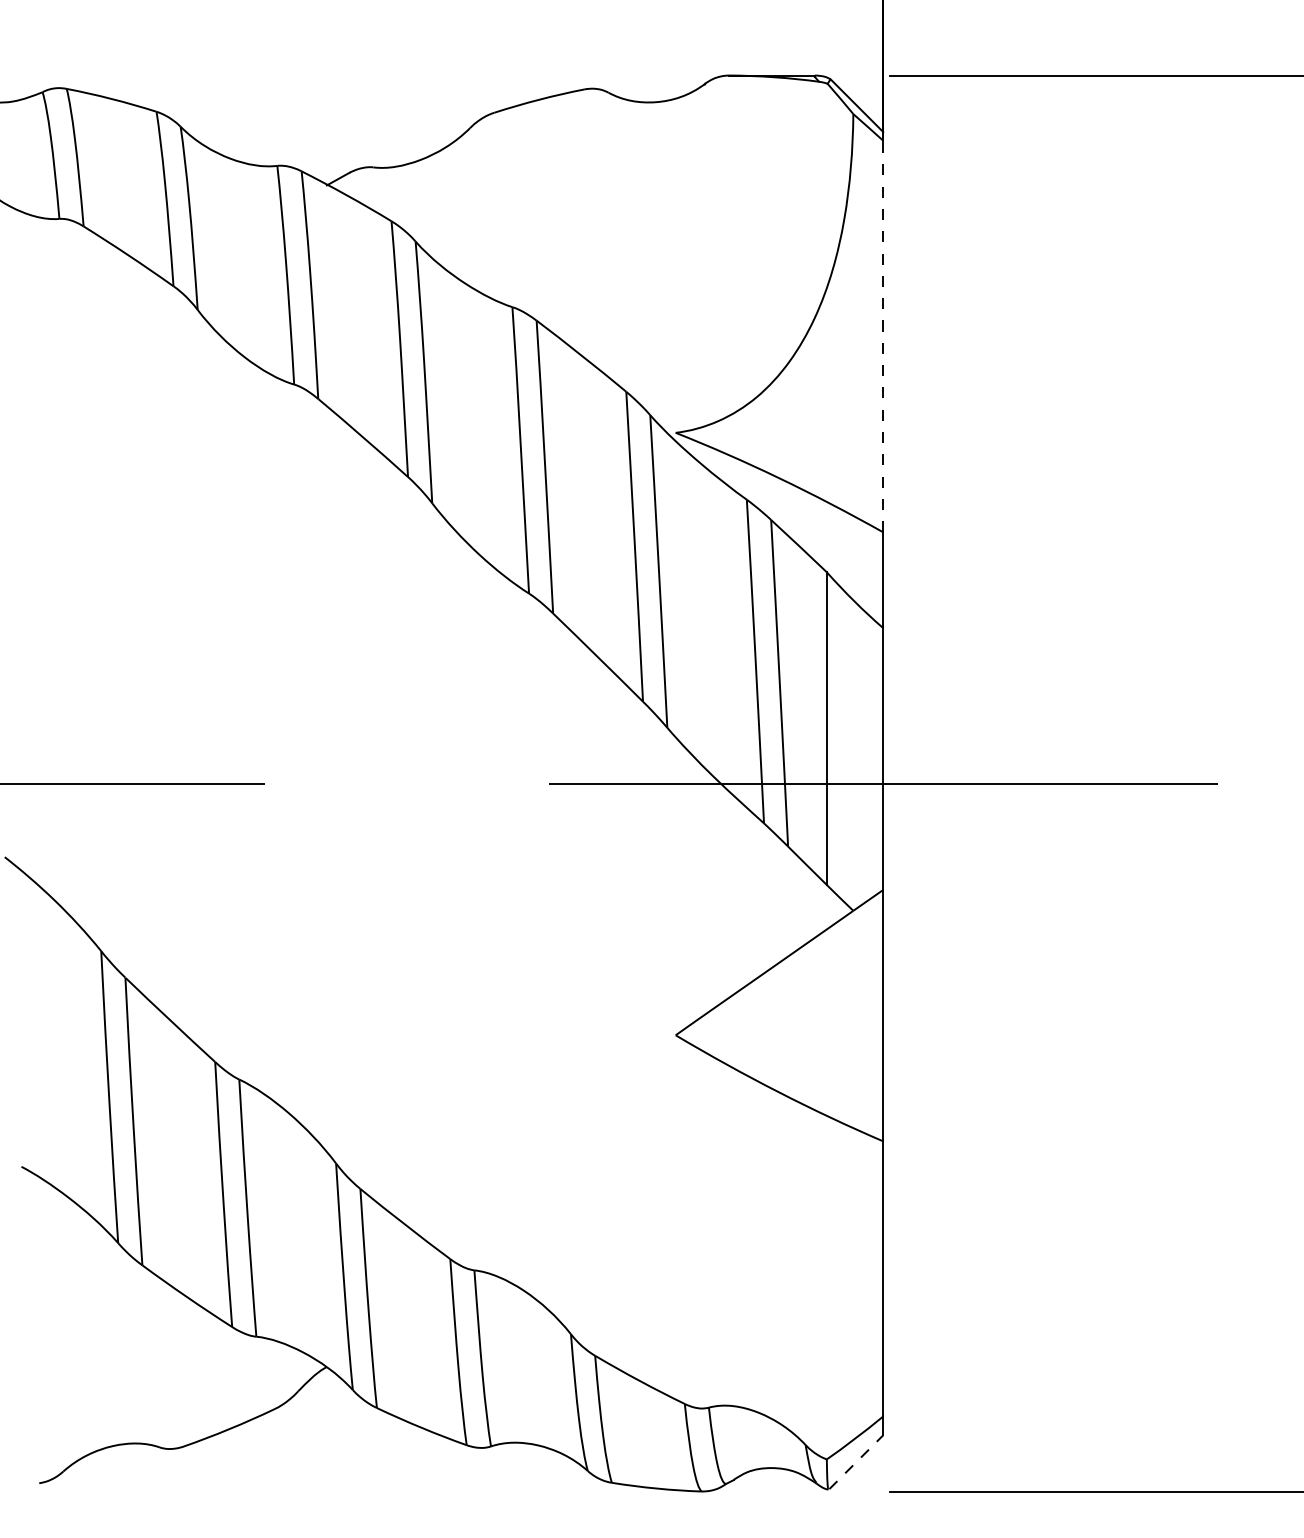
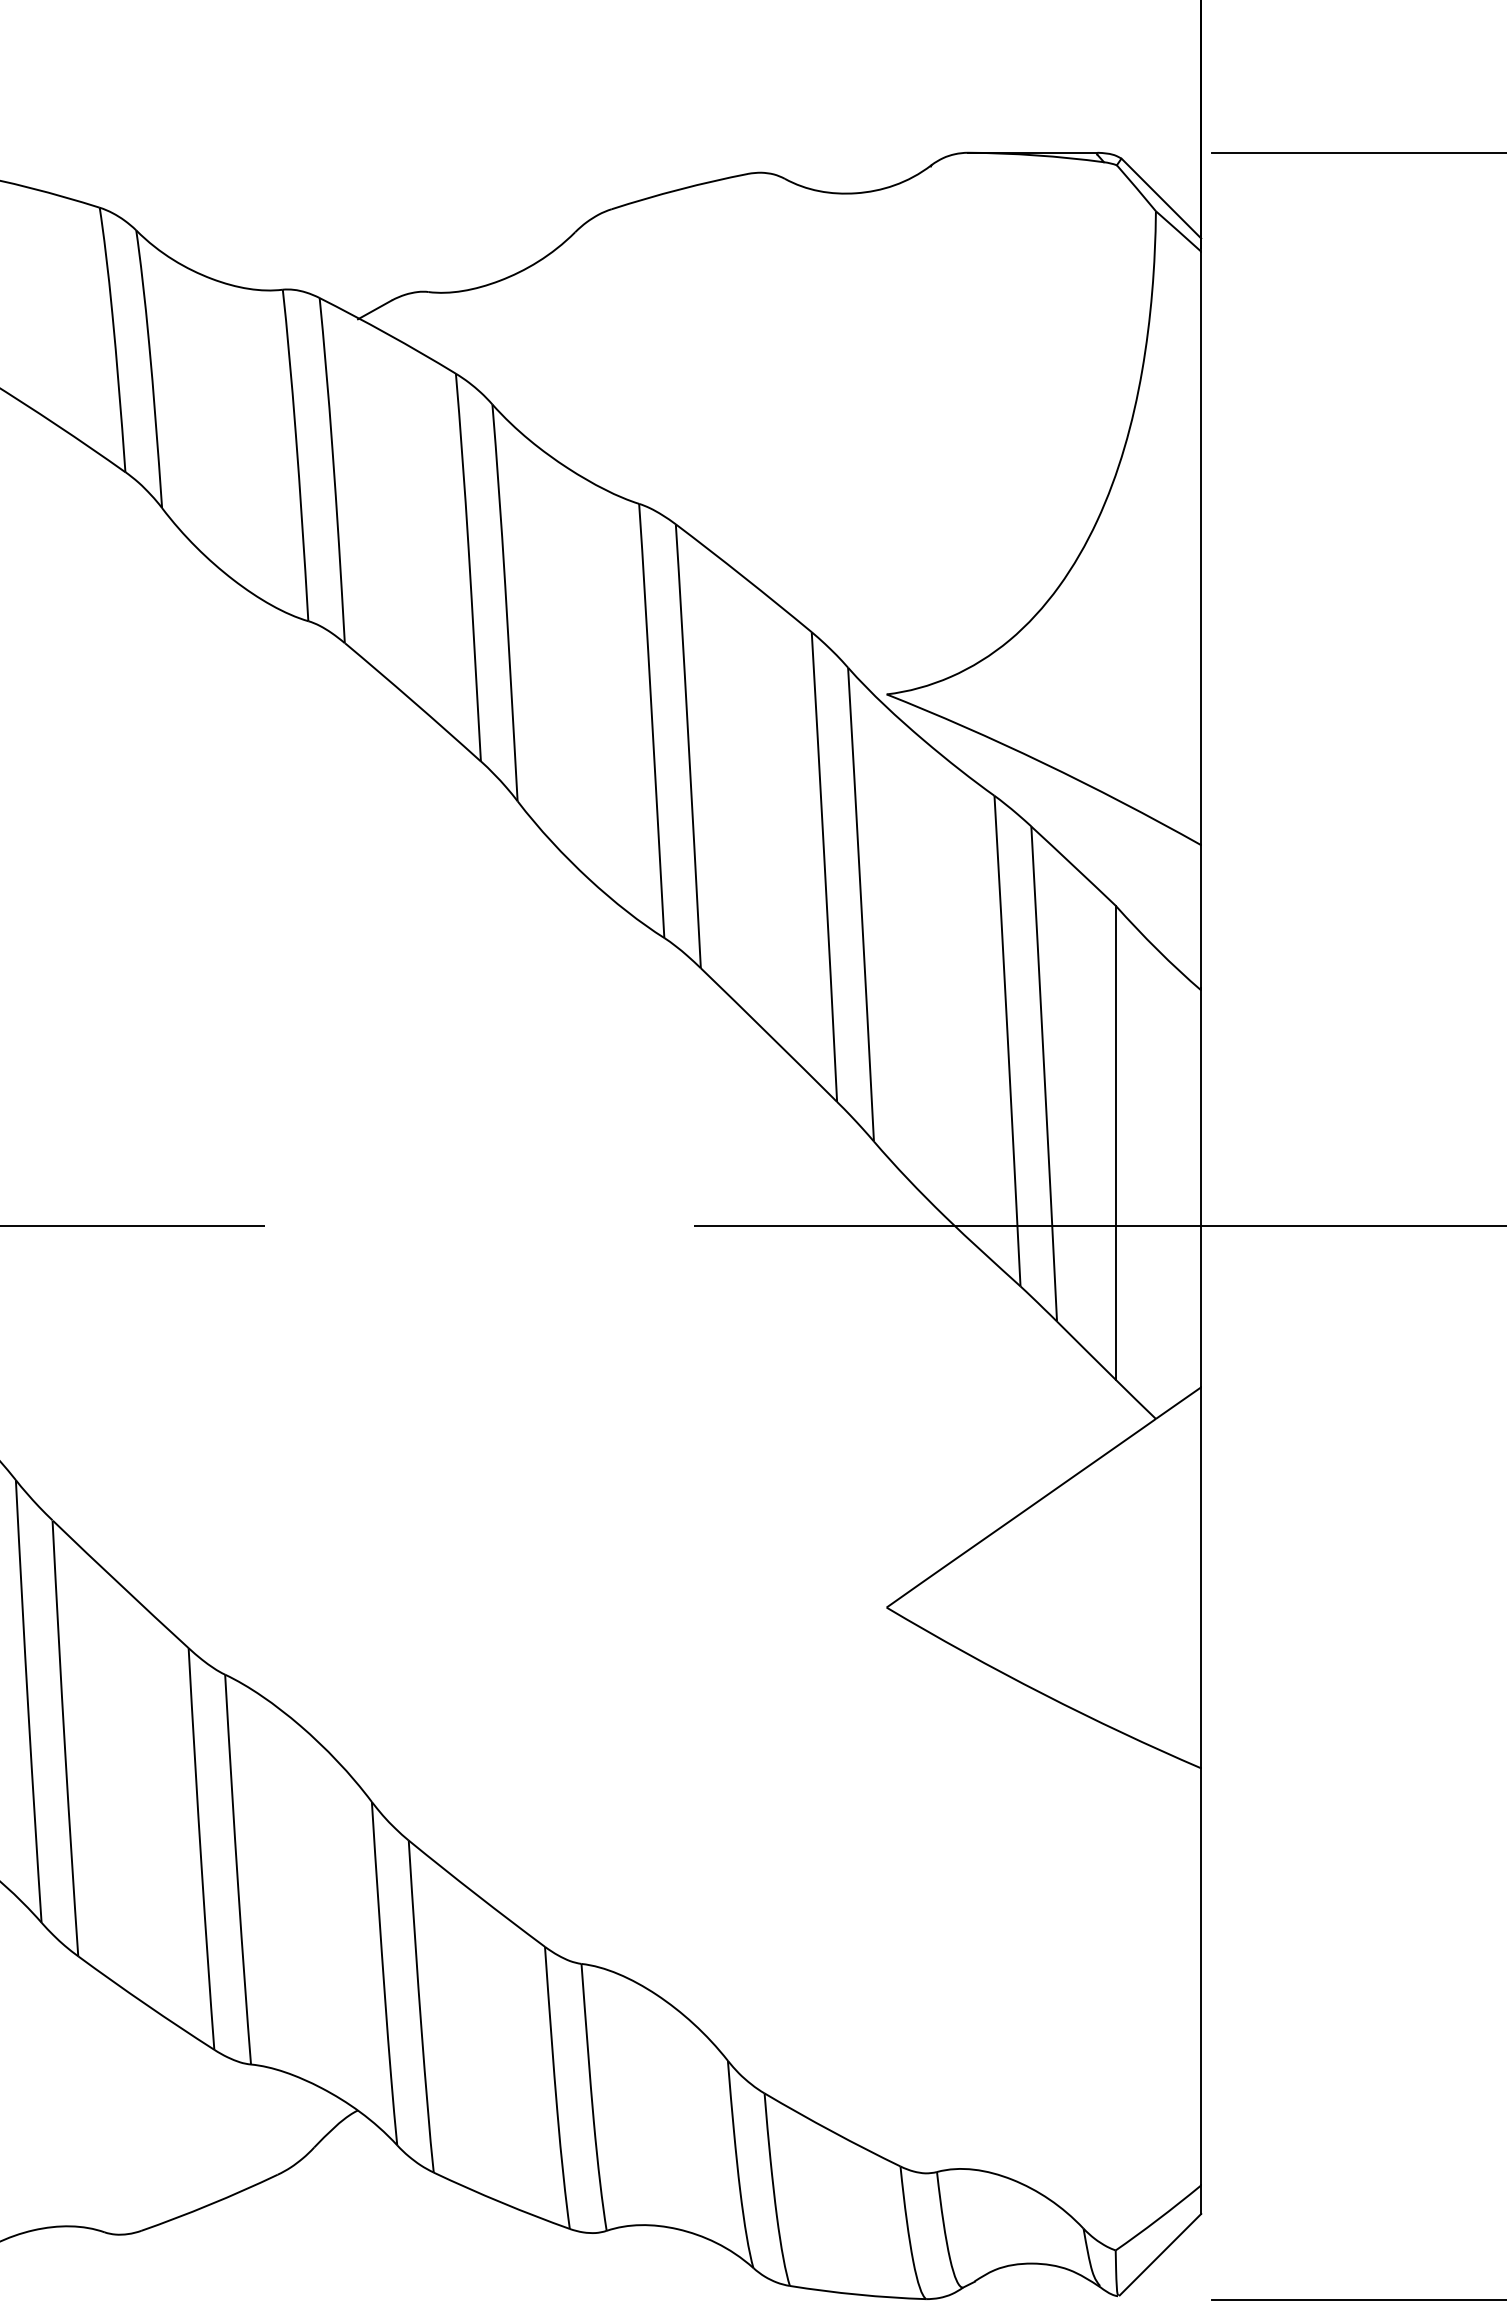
line: (883, 336) -> (1201, 548), dashed -> solid
line: (856, 1461) -> (1160, 2253), dashed -> solid

